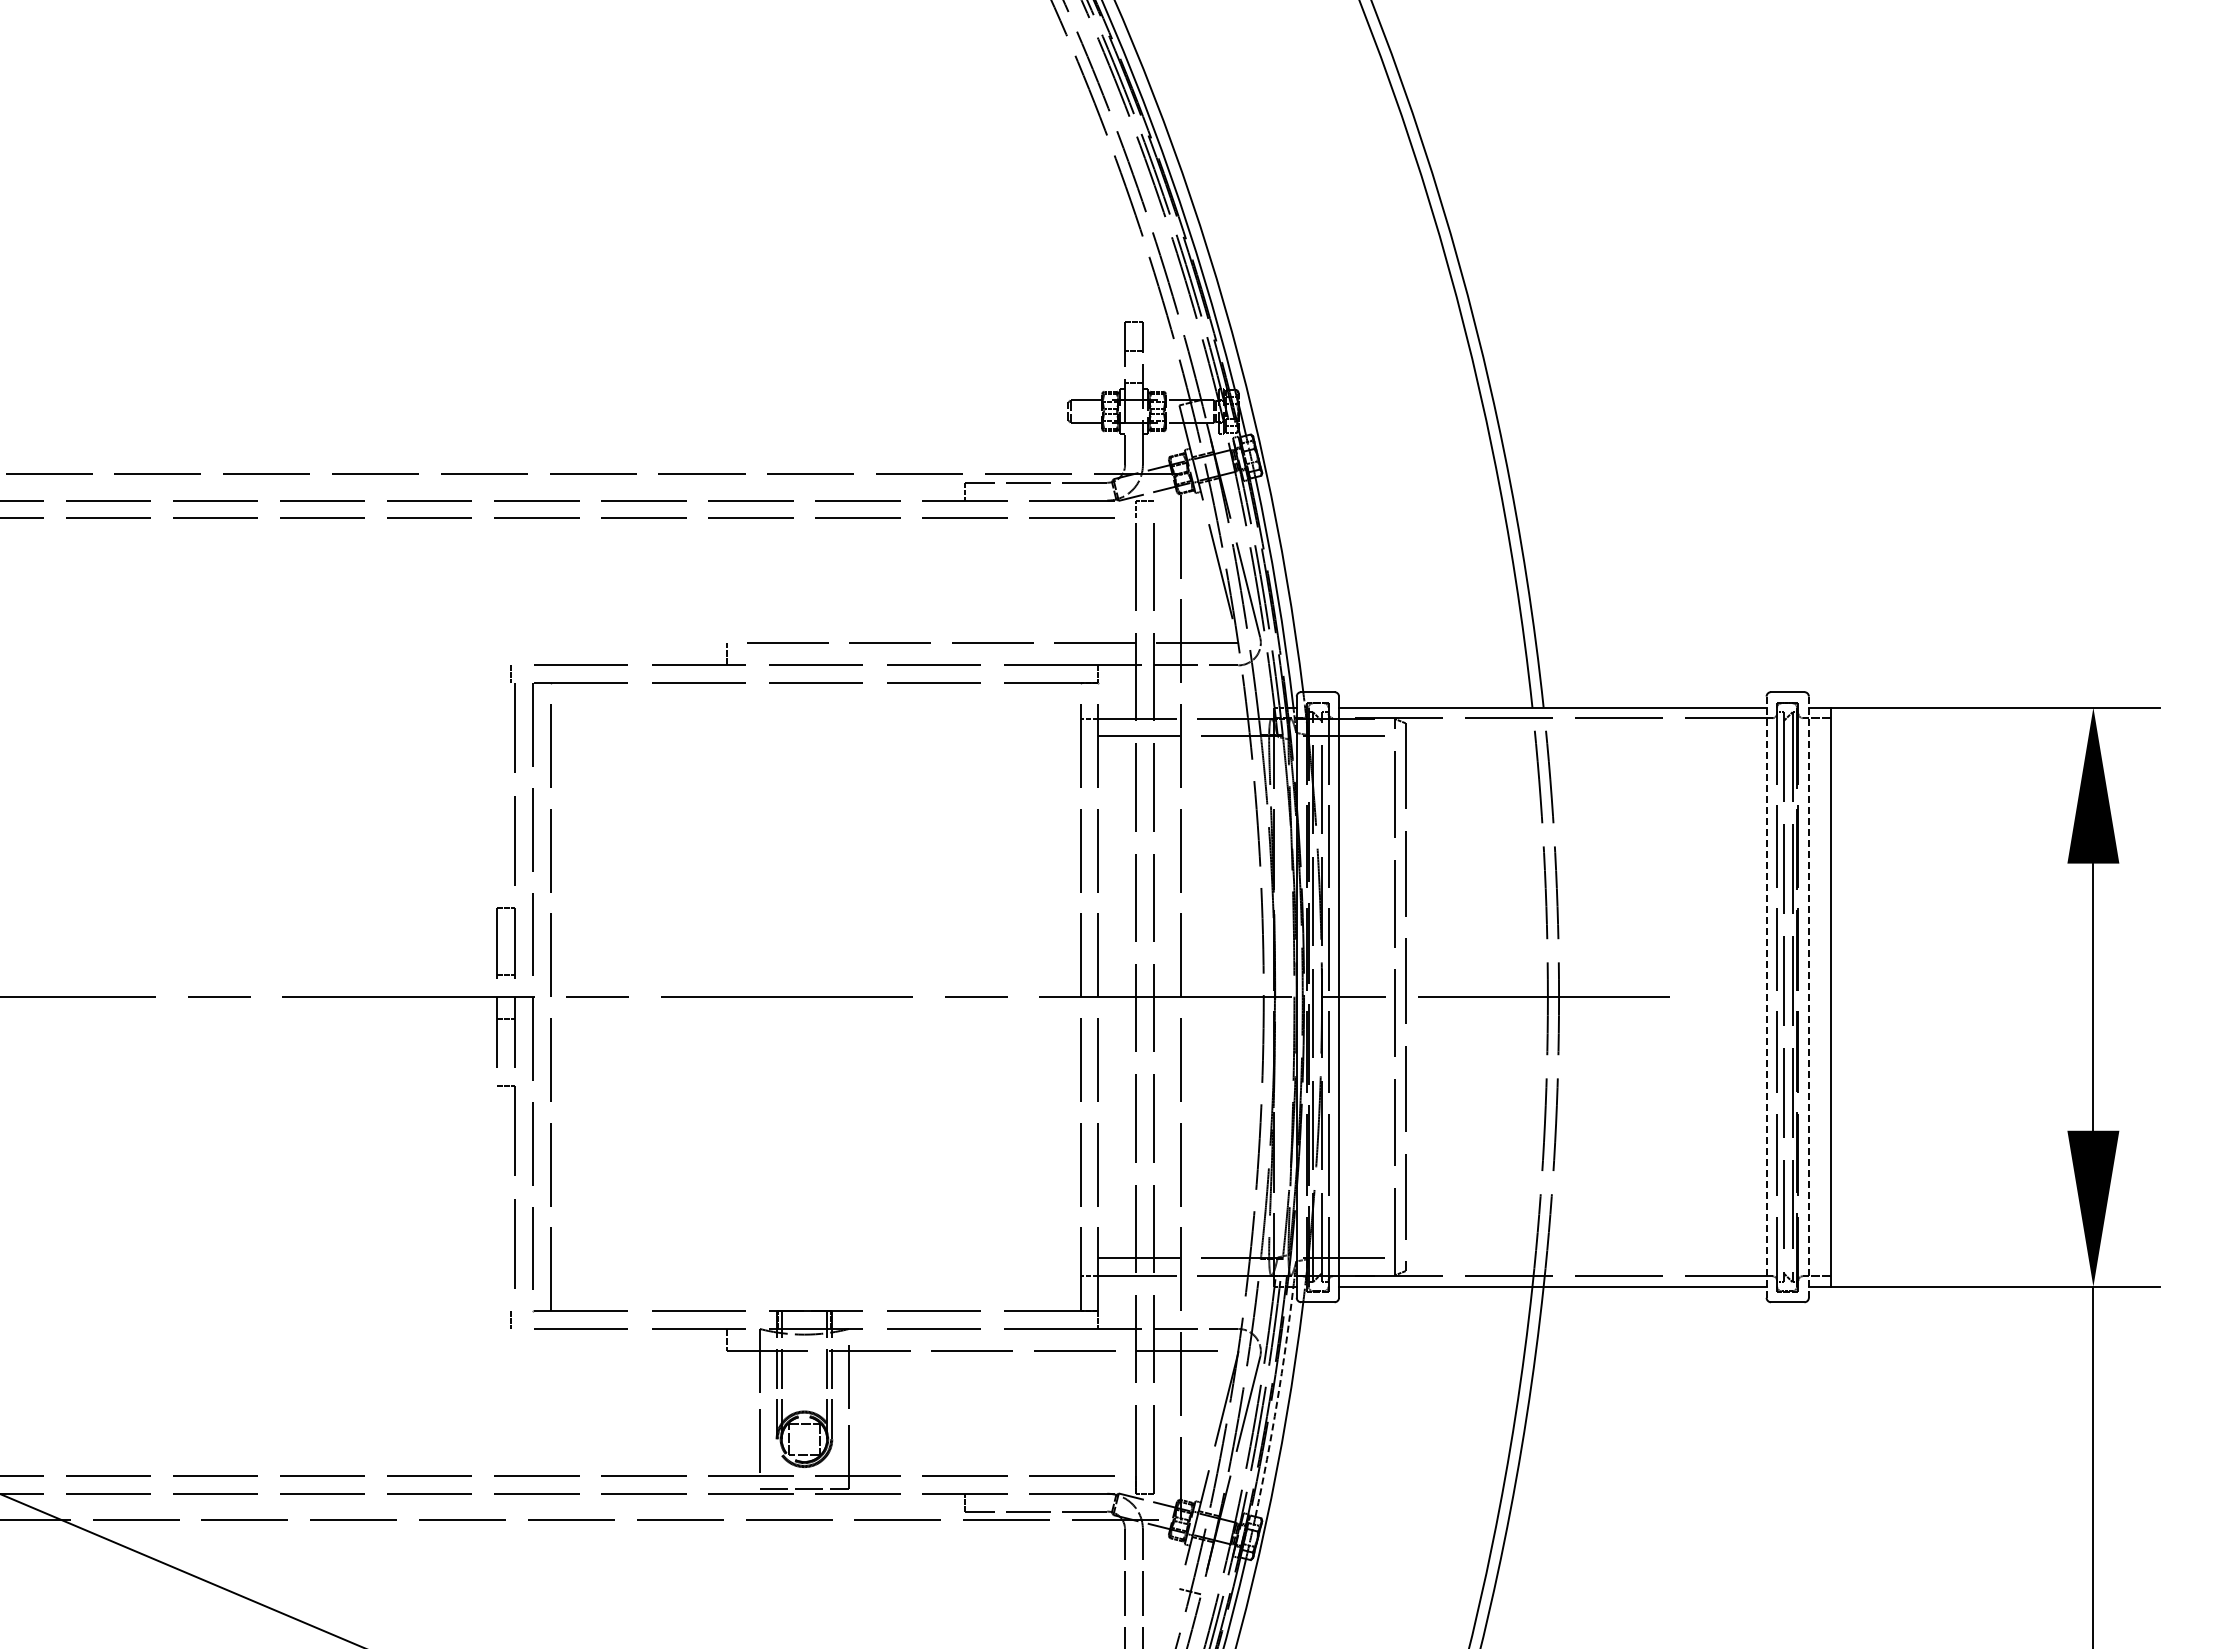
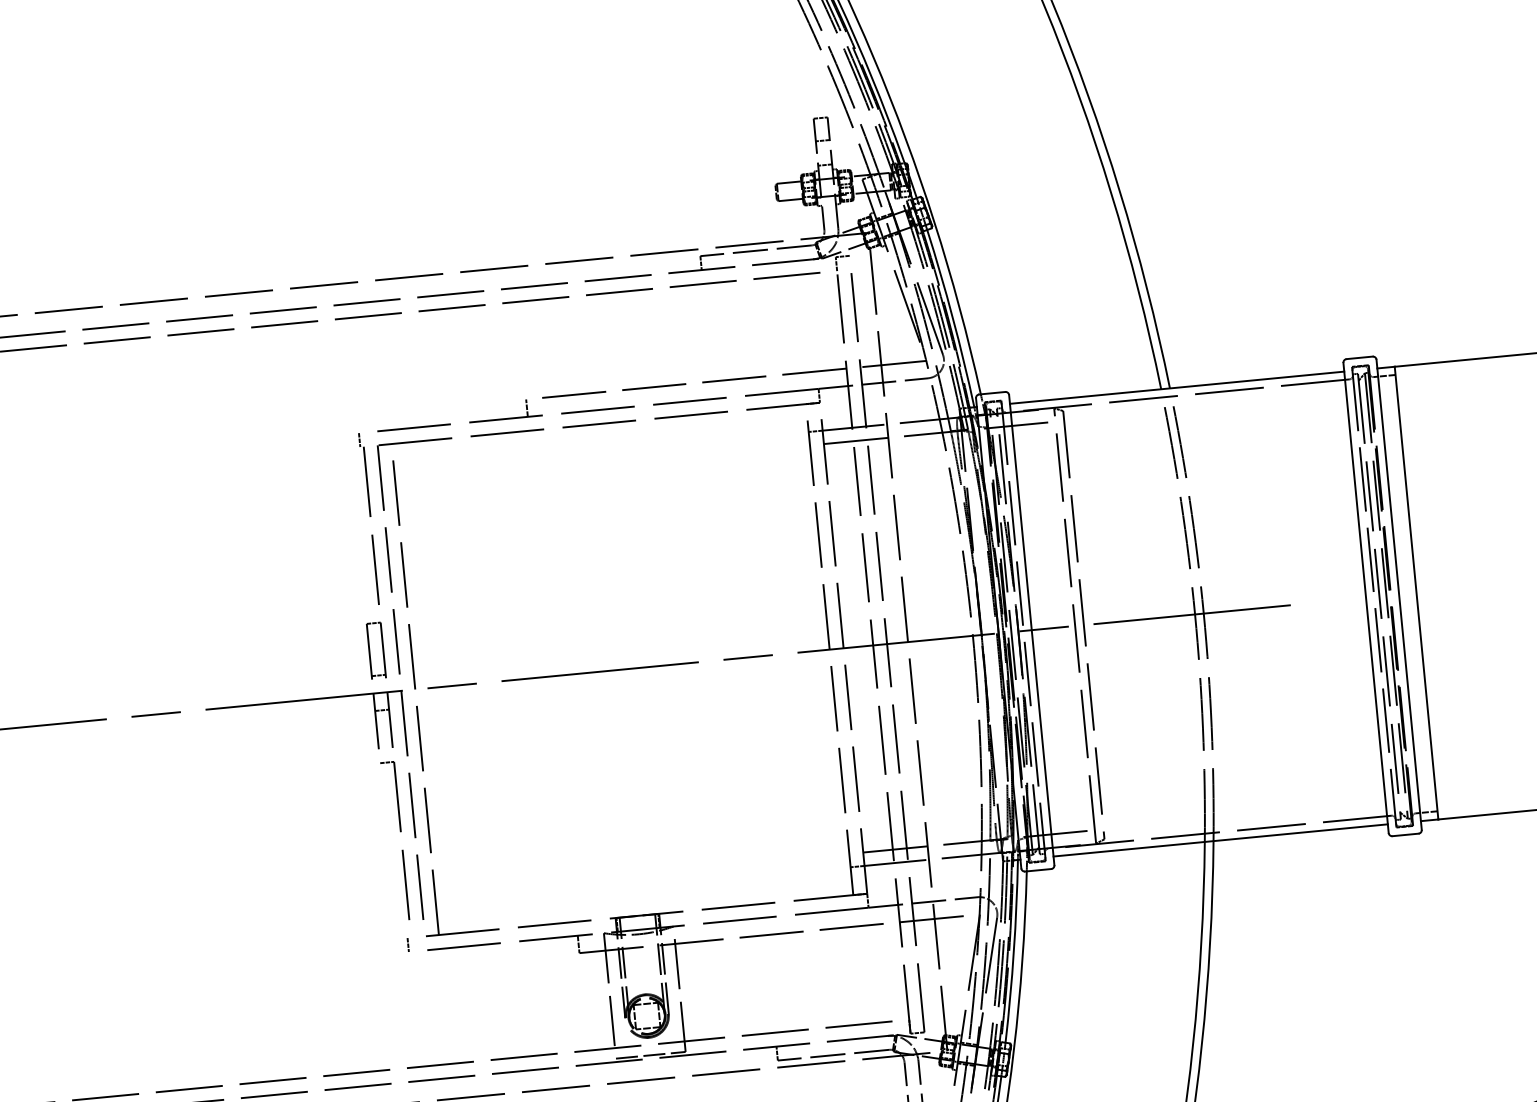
line: (1766, 997) -> (1366, 598), dashed -> solid
line: (1808, 997) -> (1398, 595), dashed -> solid
arc: (1277, 1402) -> (1014, 951), dashed -> solid

